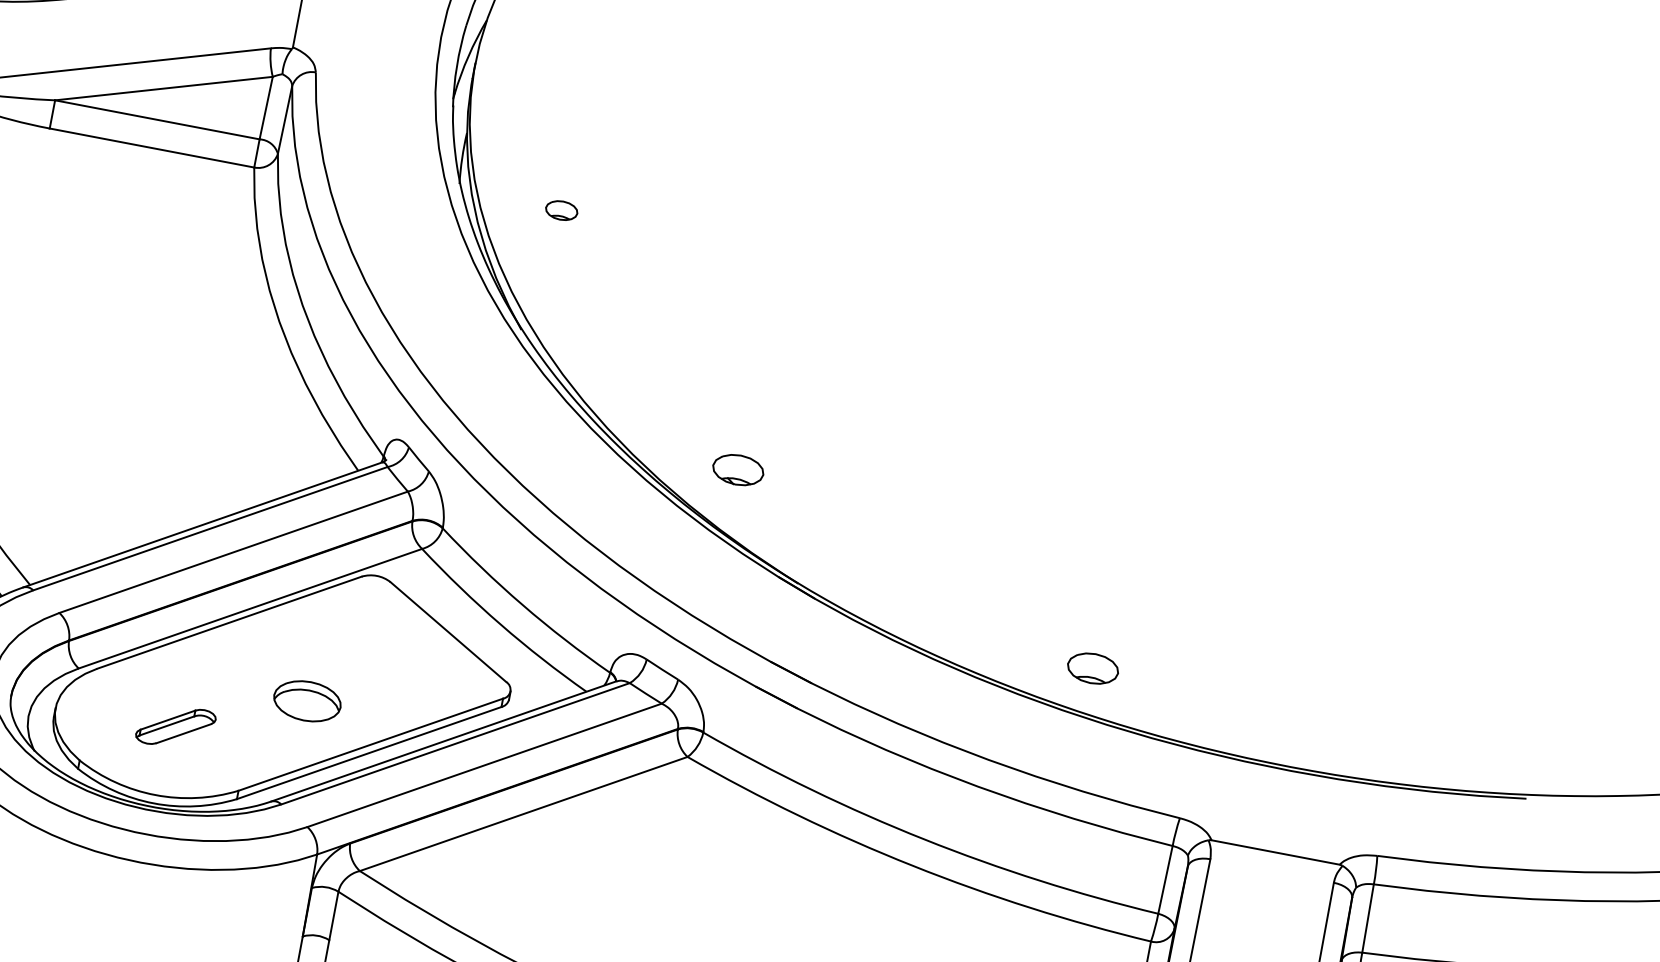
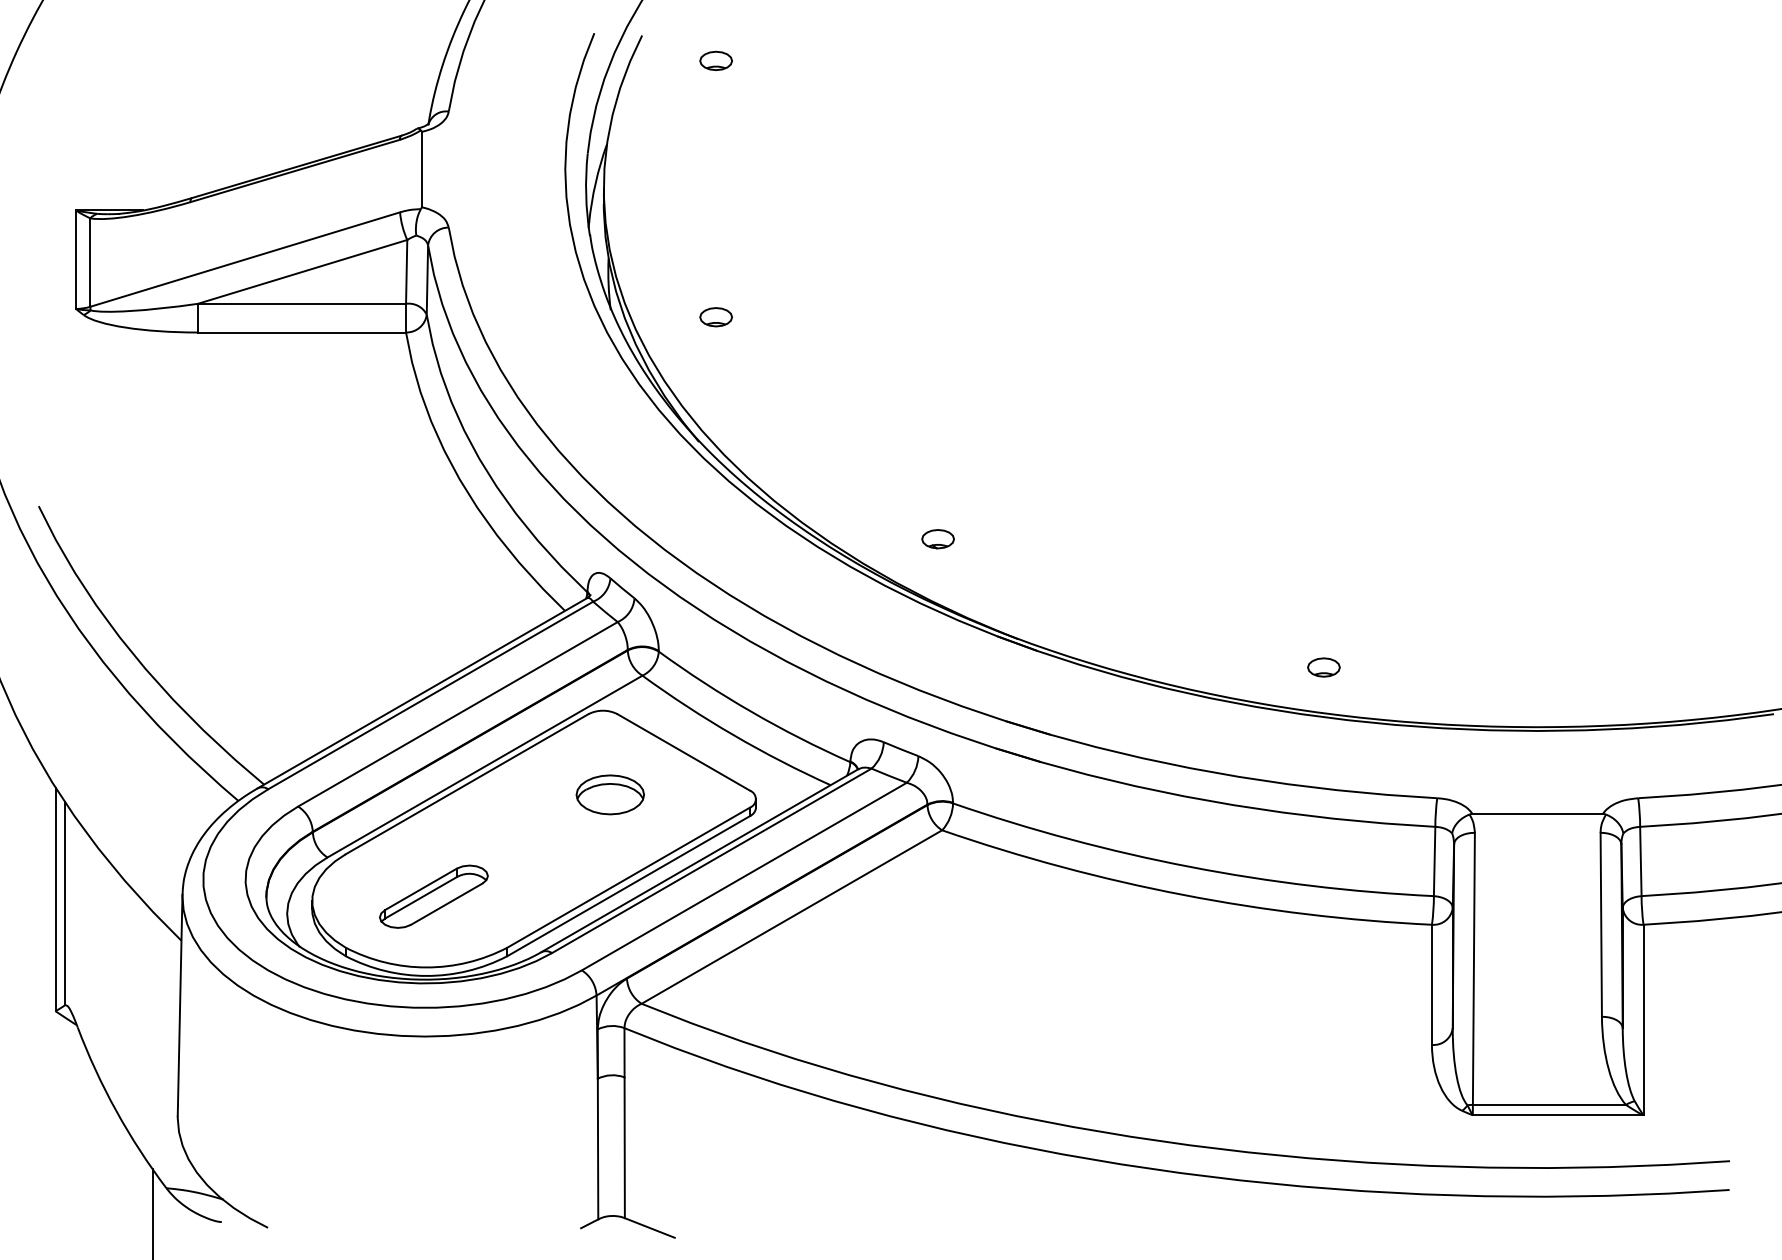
part: (737, 470) -> (937, 539), size x0.62
part: (1092, 668) -> (1323, 667), size x0.62
part: (306, 700) -> (609, 794), moved
part: (175, 726) -> (433, 896), size x1.43

